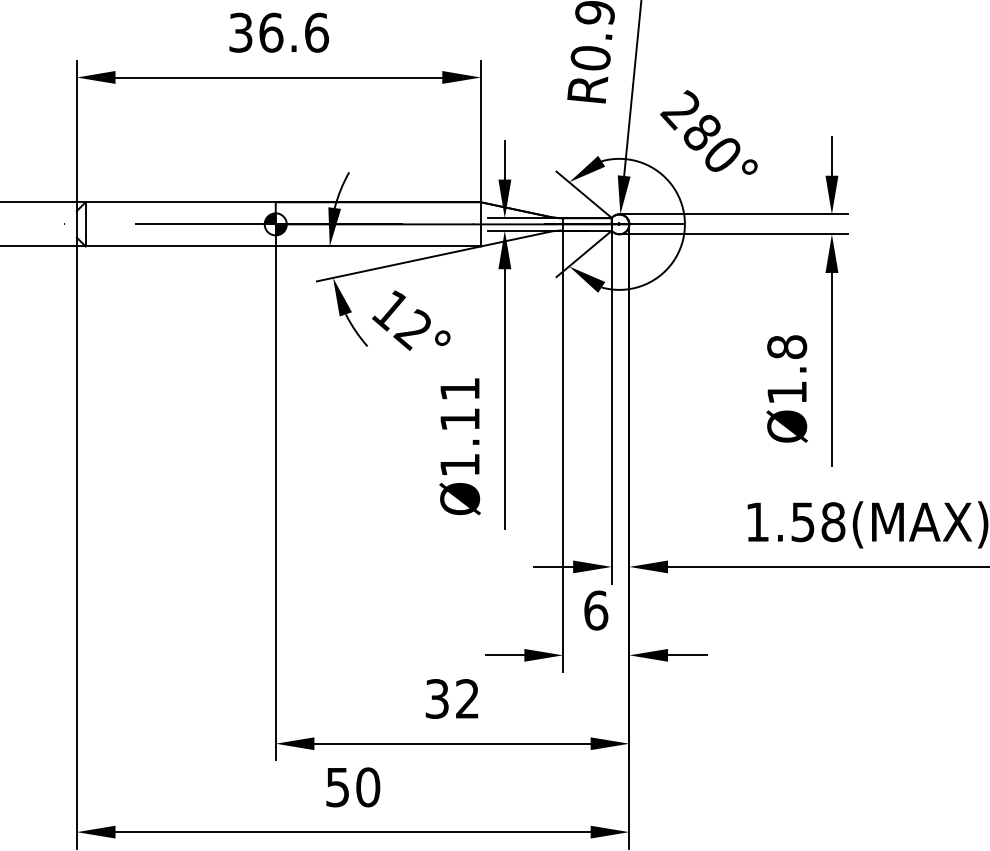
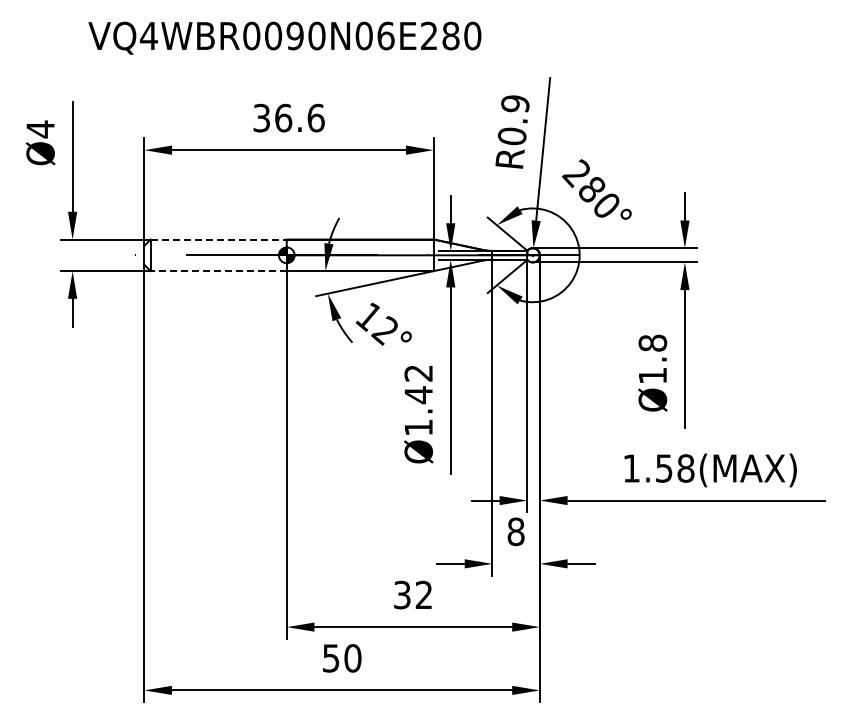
line: (181, 202) -> (219, 239), solid -> dashed
line: (180, 246) -> (218, 271), solid -> dashed
text: (459, 404) -> (418, 384), Ø1.11 -> Ø1.42
text: (595, 610) -> (515, 531), 6 -> 8

